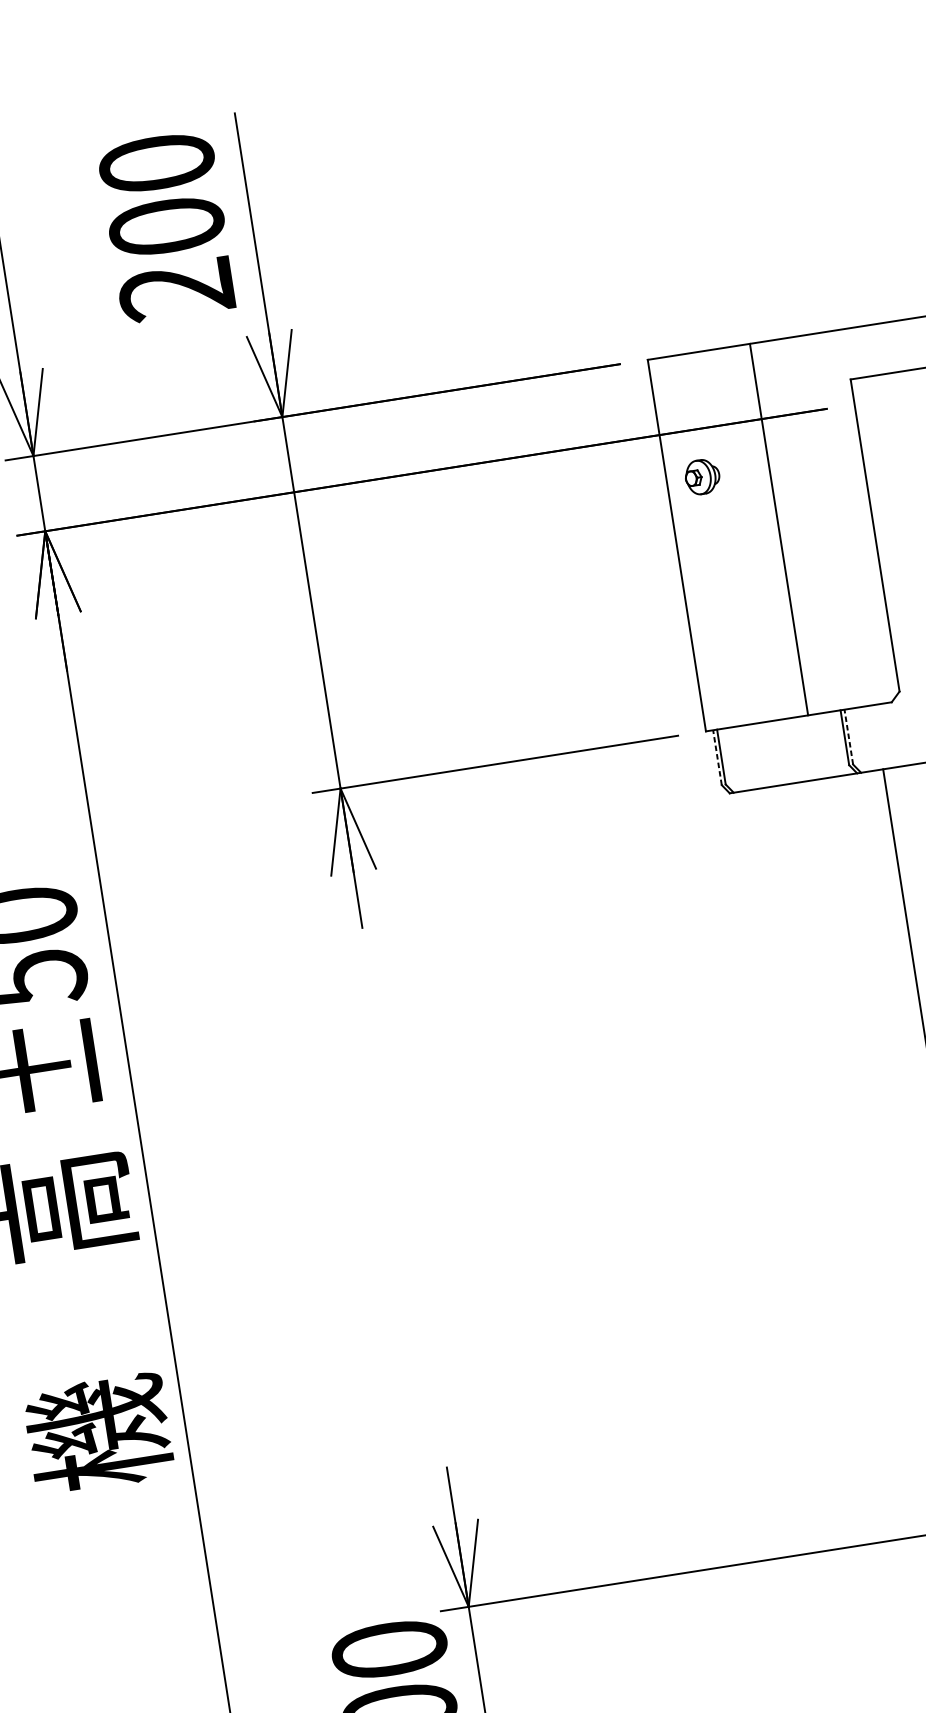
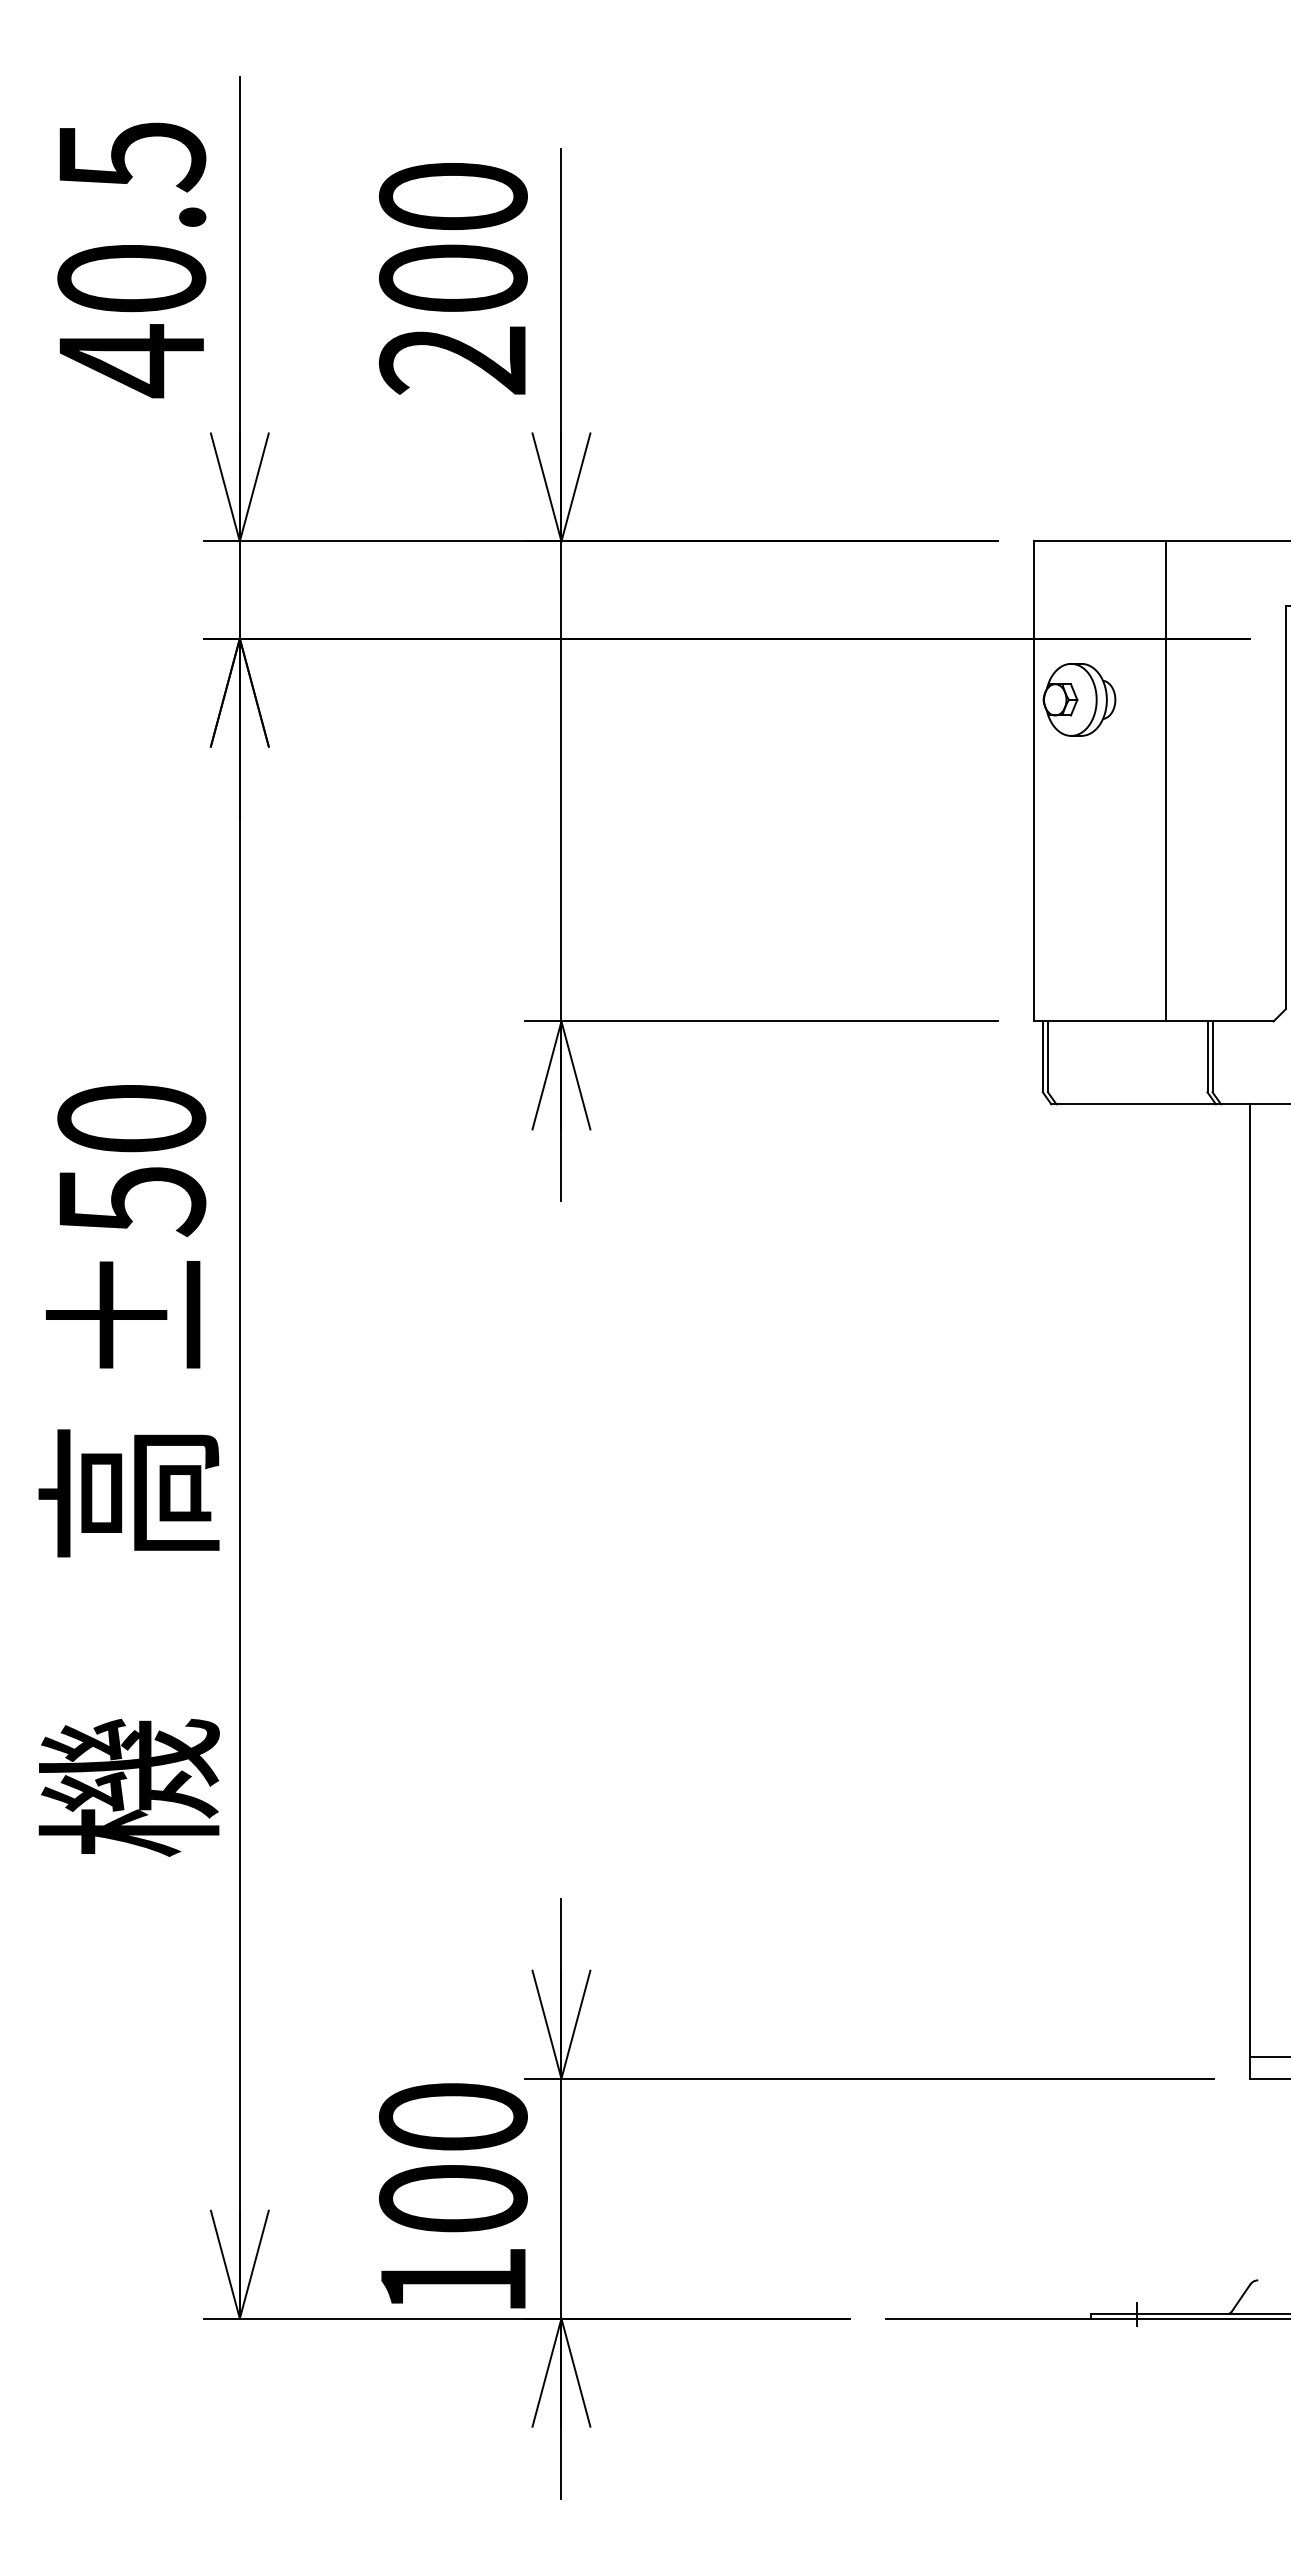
part: (702, 476) -> (1079, 699), size x1.67
line: (848, 736) -> (1212, 1056), dashed -> solid
line: (717, 757) -> (1042, 1056), dashed -> solid

